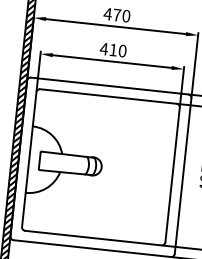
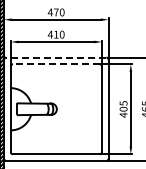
line: (108, 85) -> (55, 57), solid -> dashed
line: (107, 96) -> (55, 64), solid -> dashed

